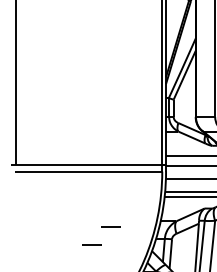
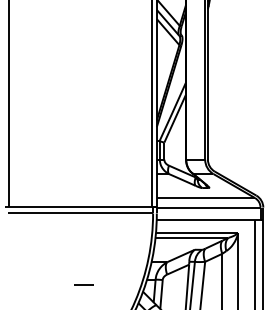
line: (110, 226) -> (102, 267), removed

